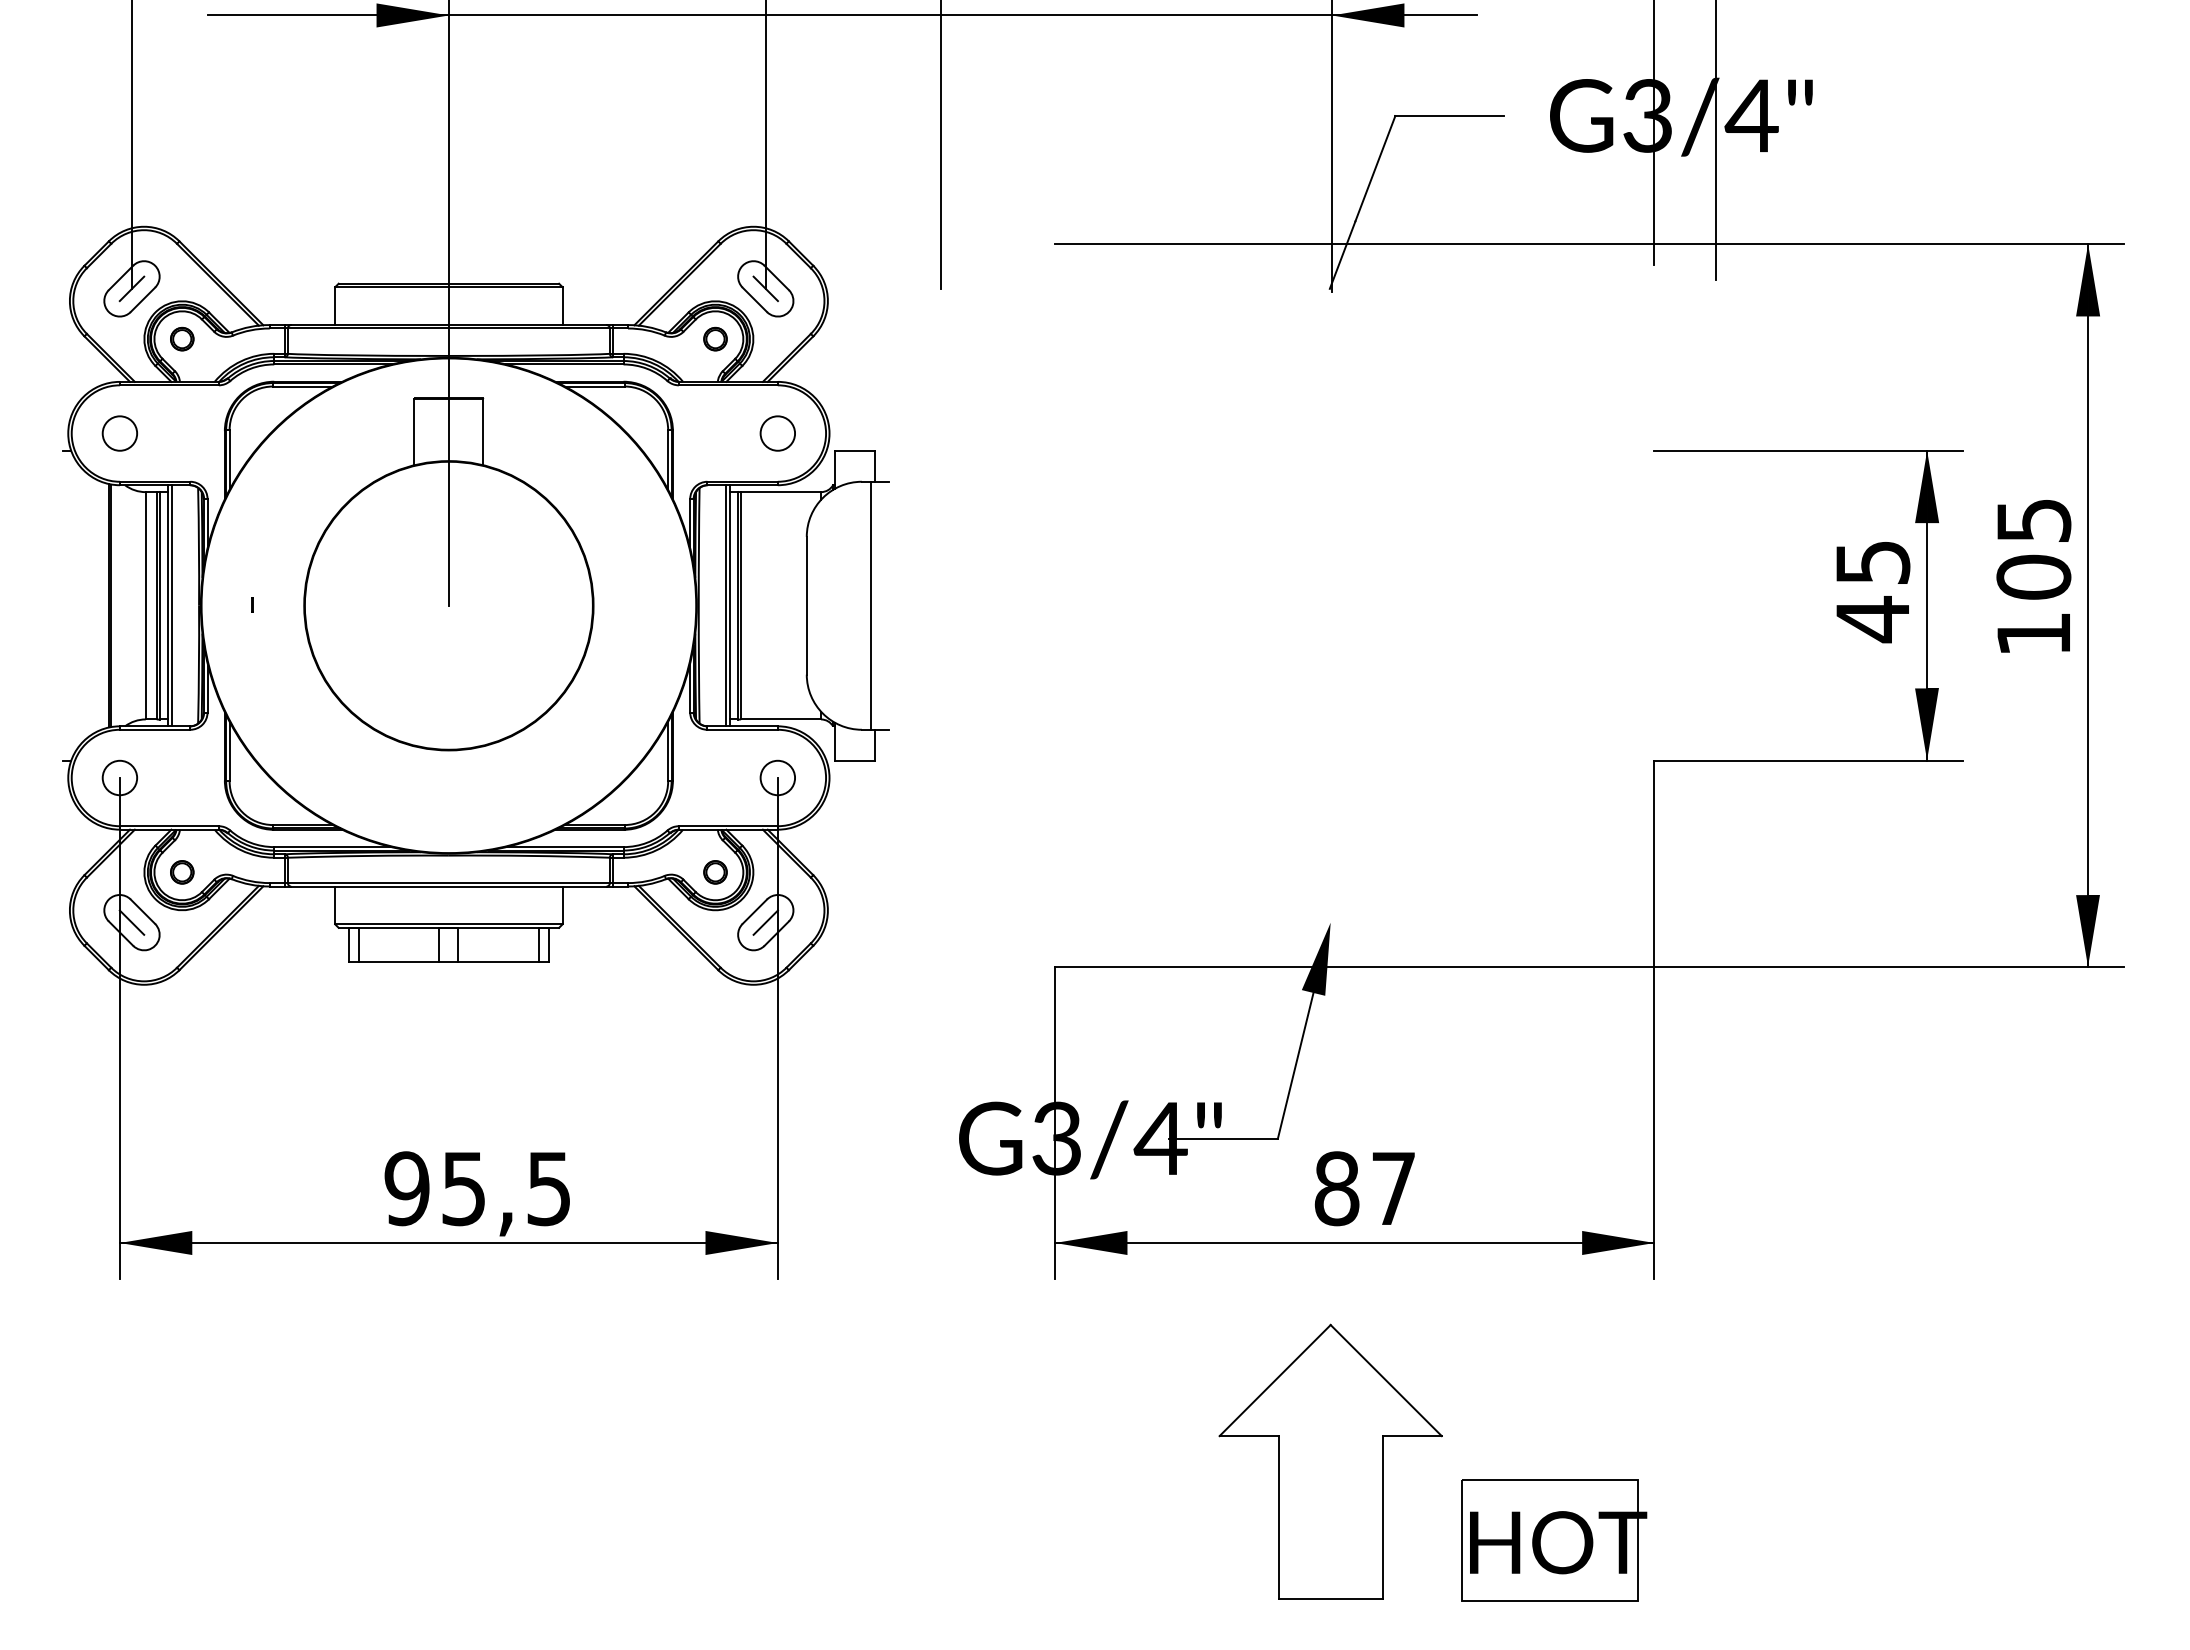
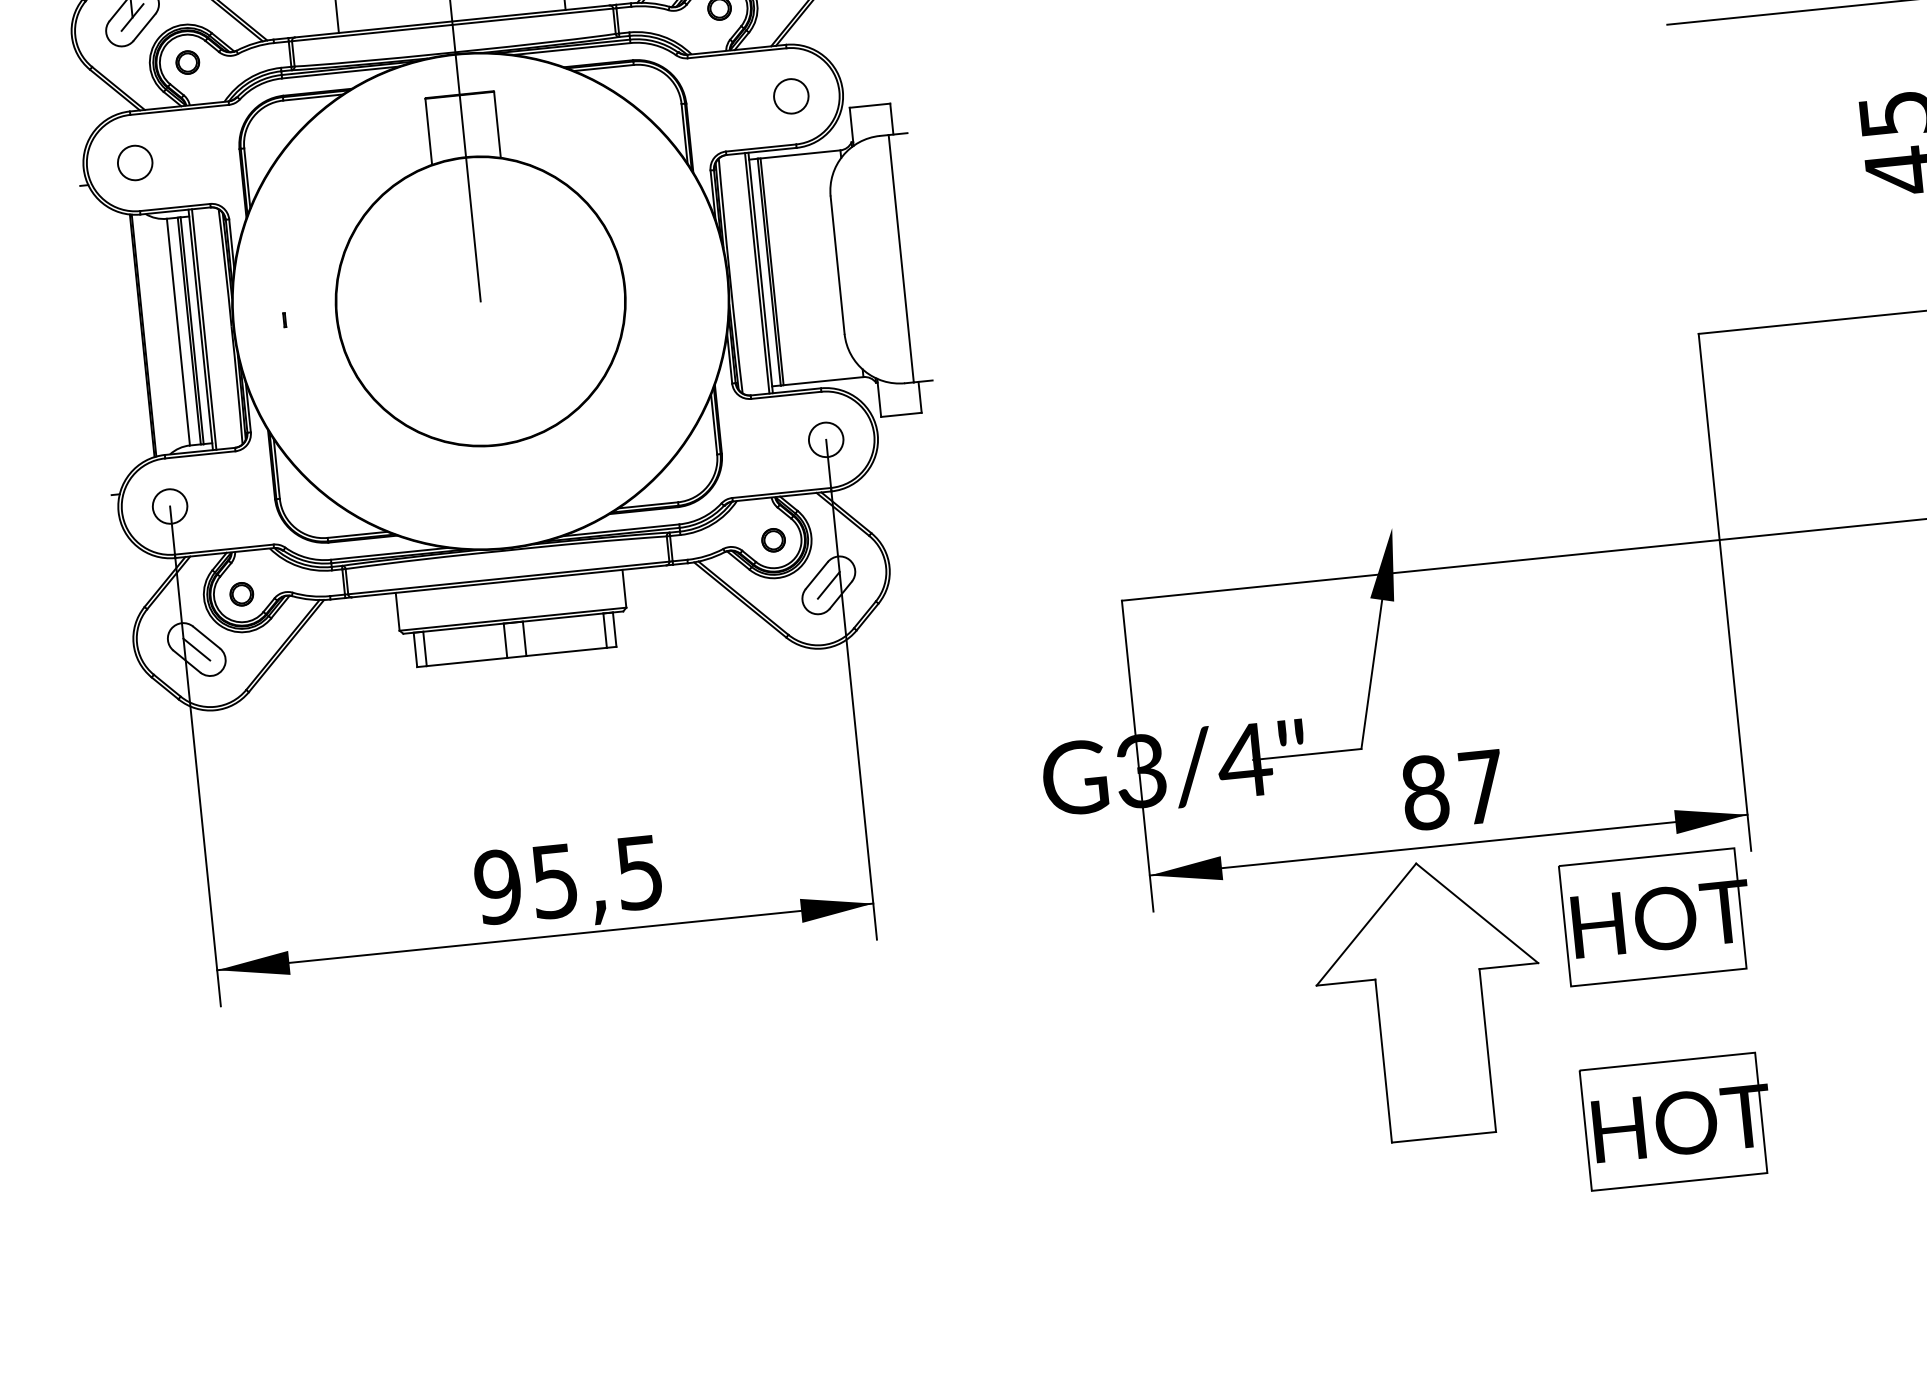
part: (1554, 1335) -> (1657, 917), added
part: (1330, 1461) -> (1429, 999), moved

